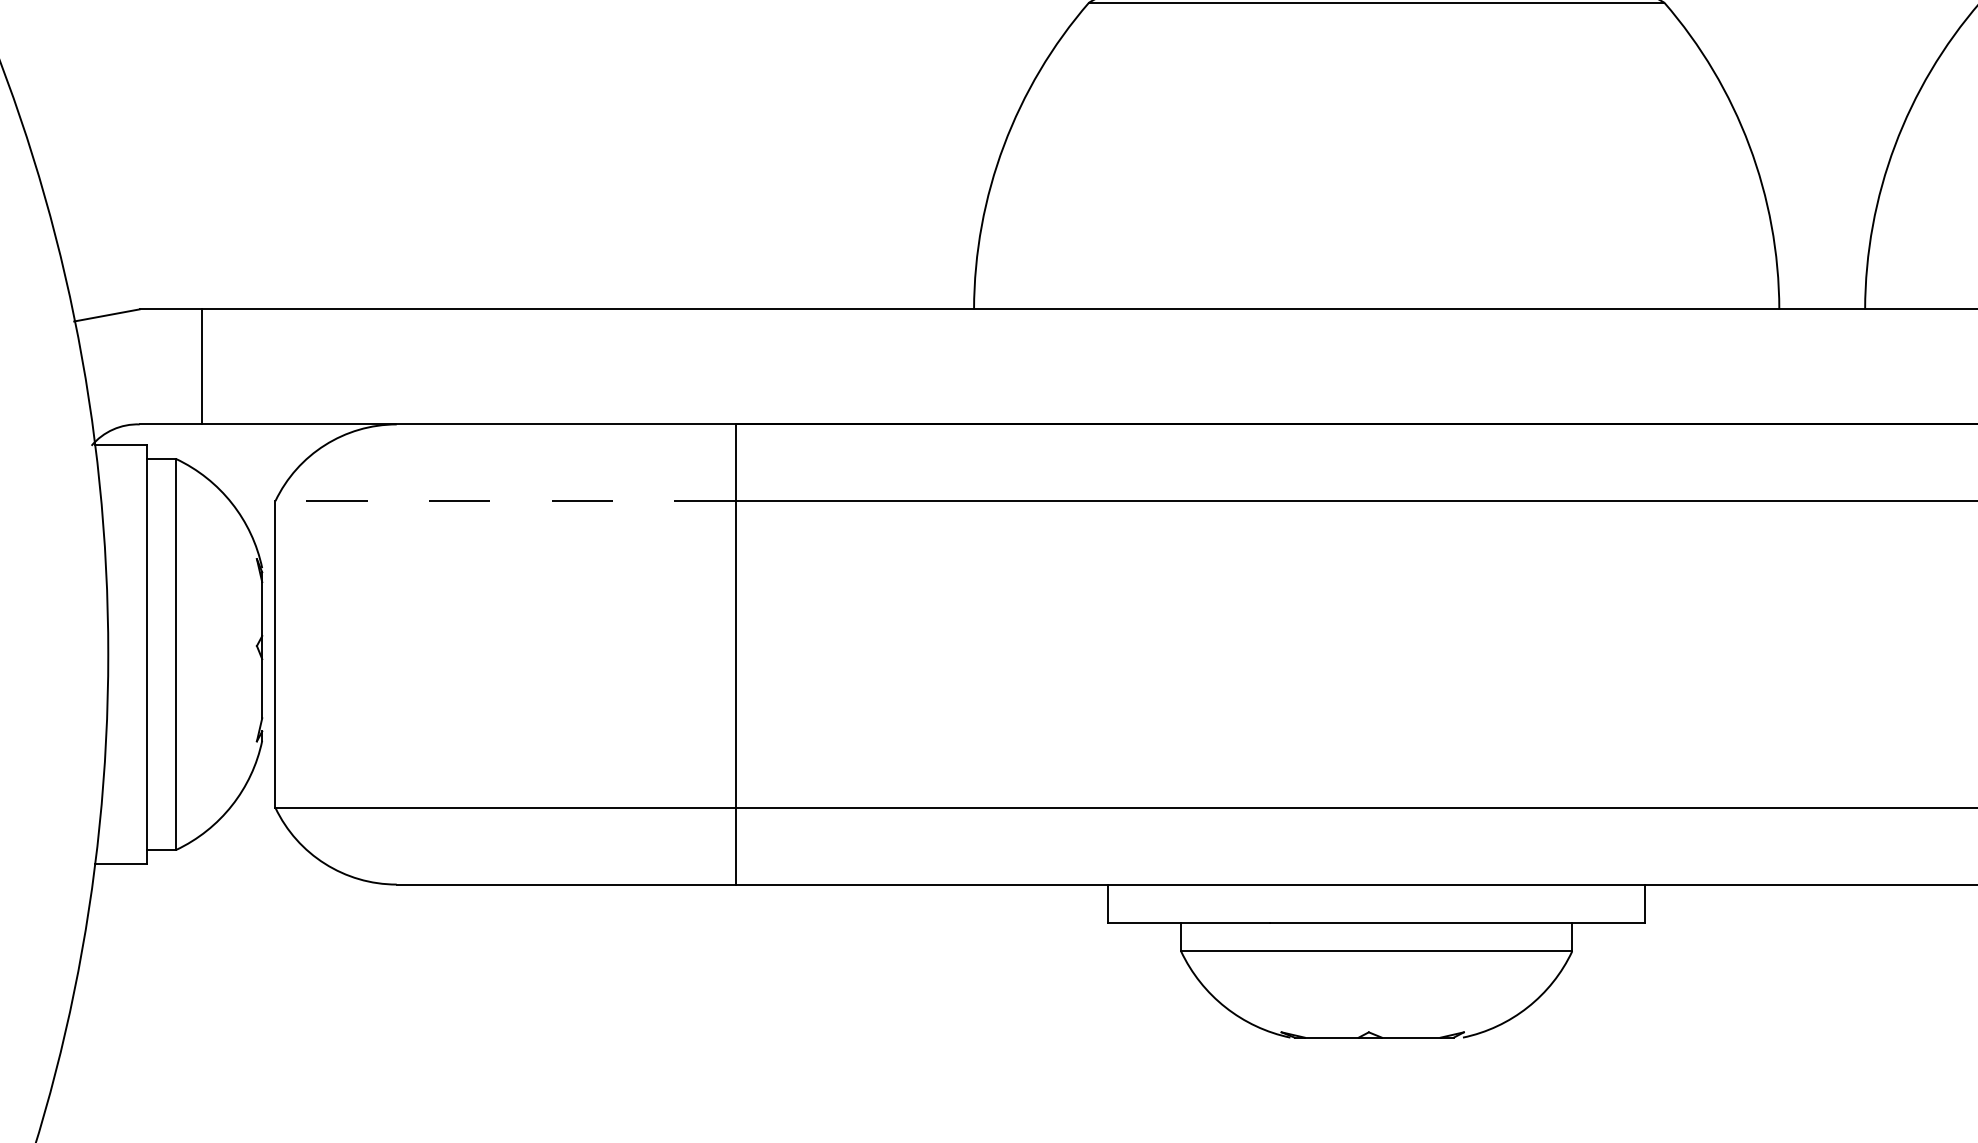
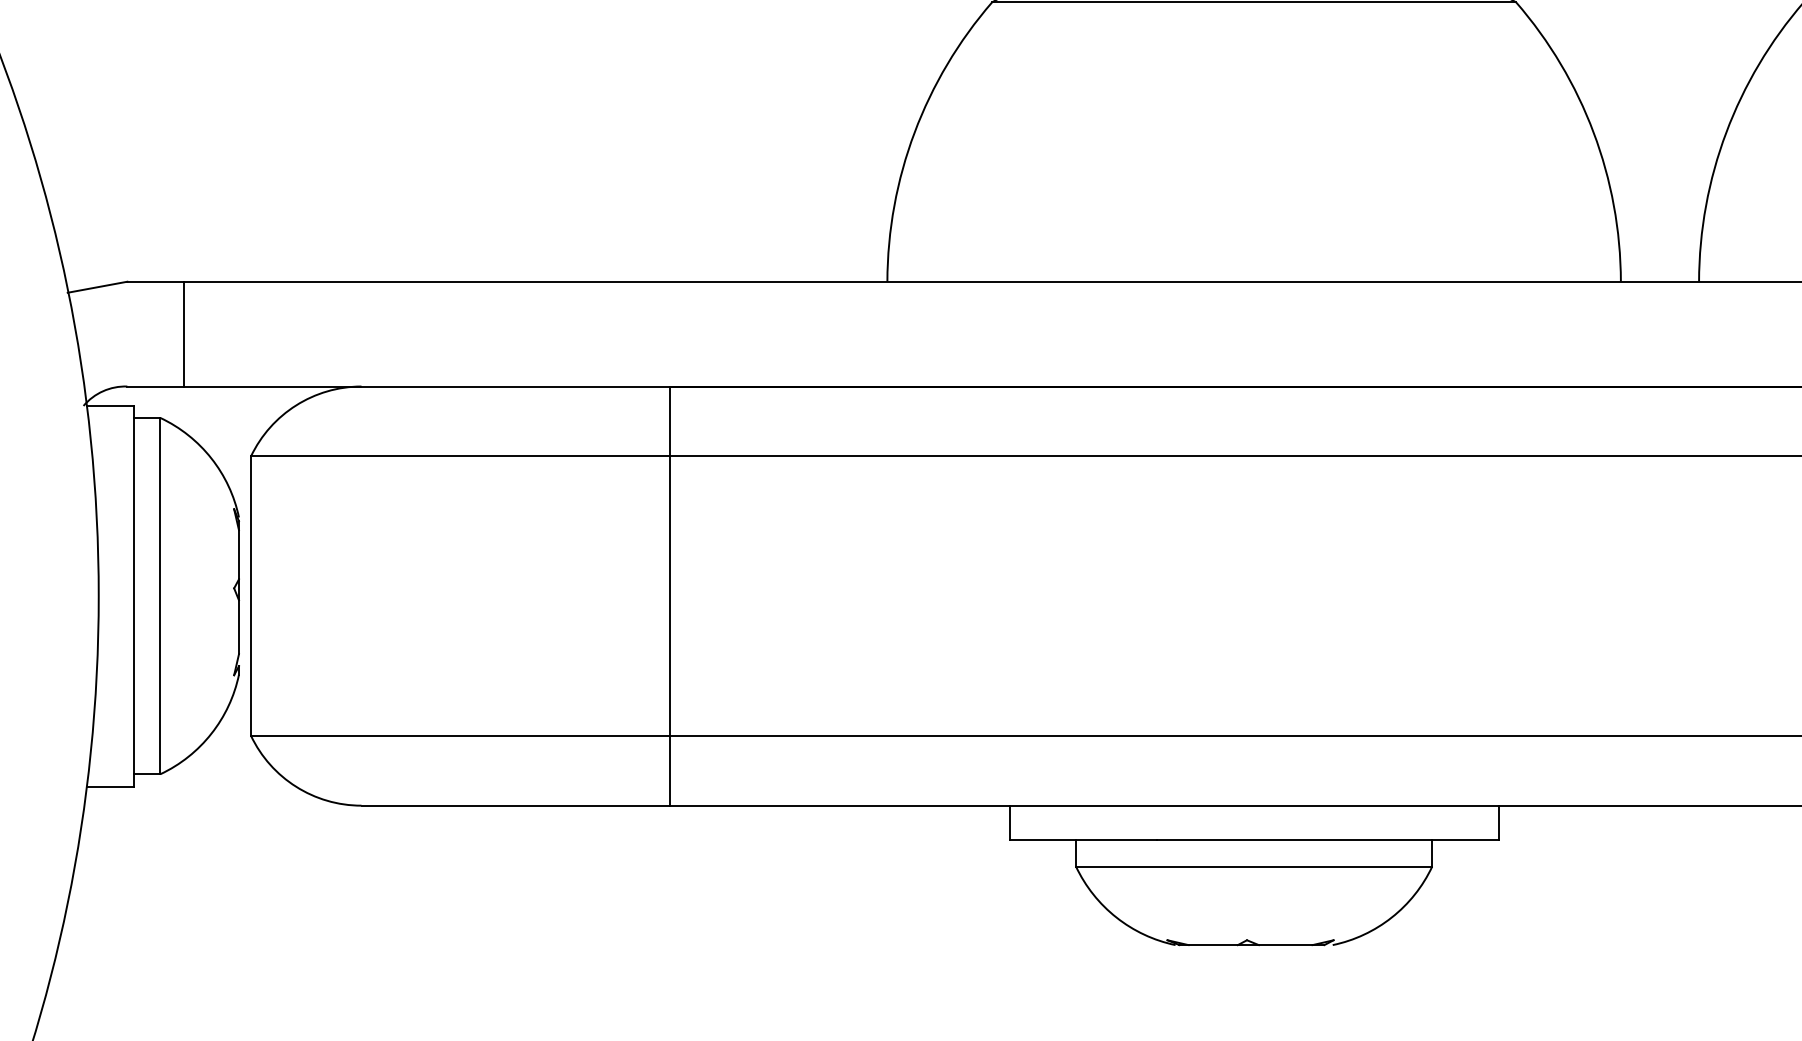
line: (505, 501) -> (460, 456), dashed -> solid

